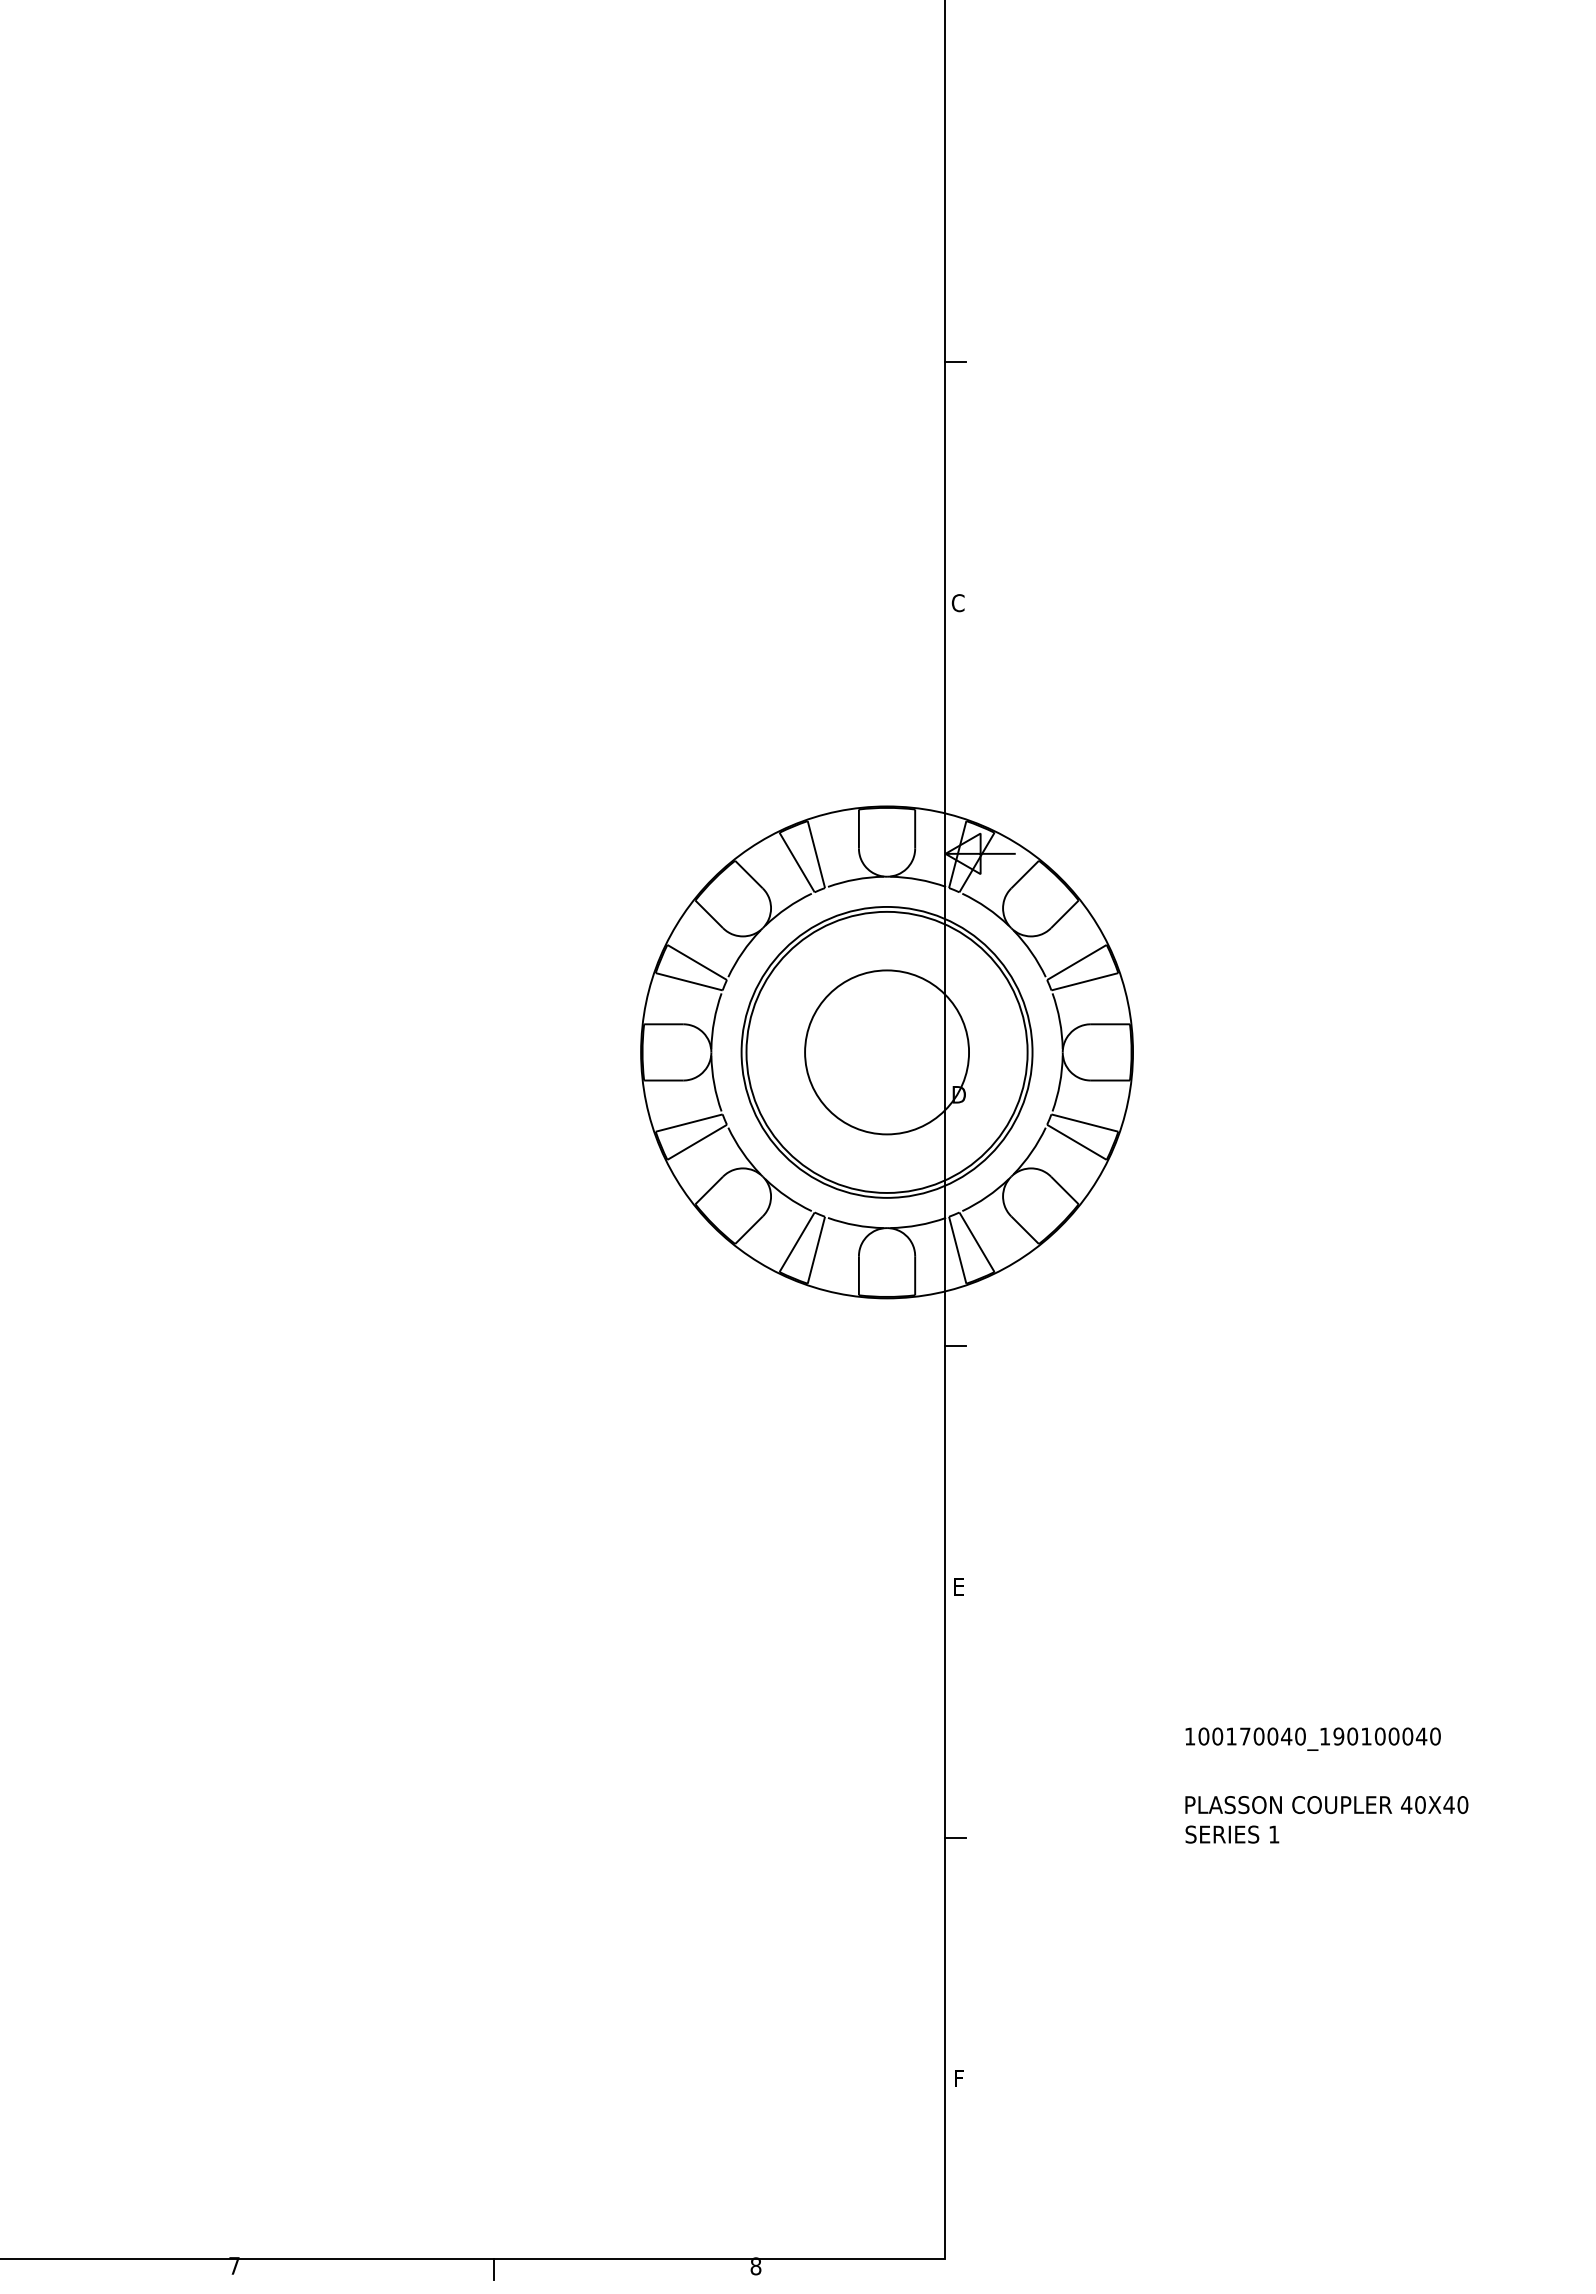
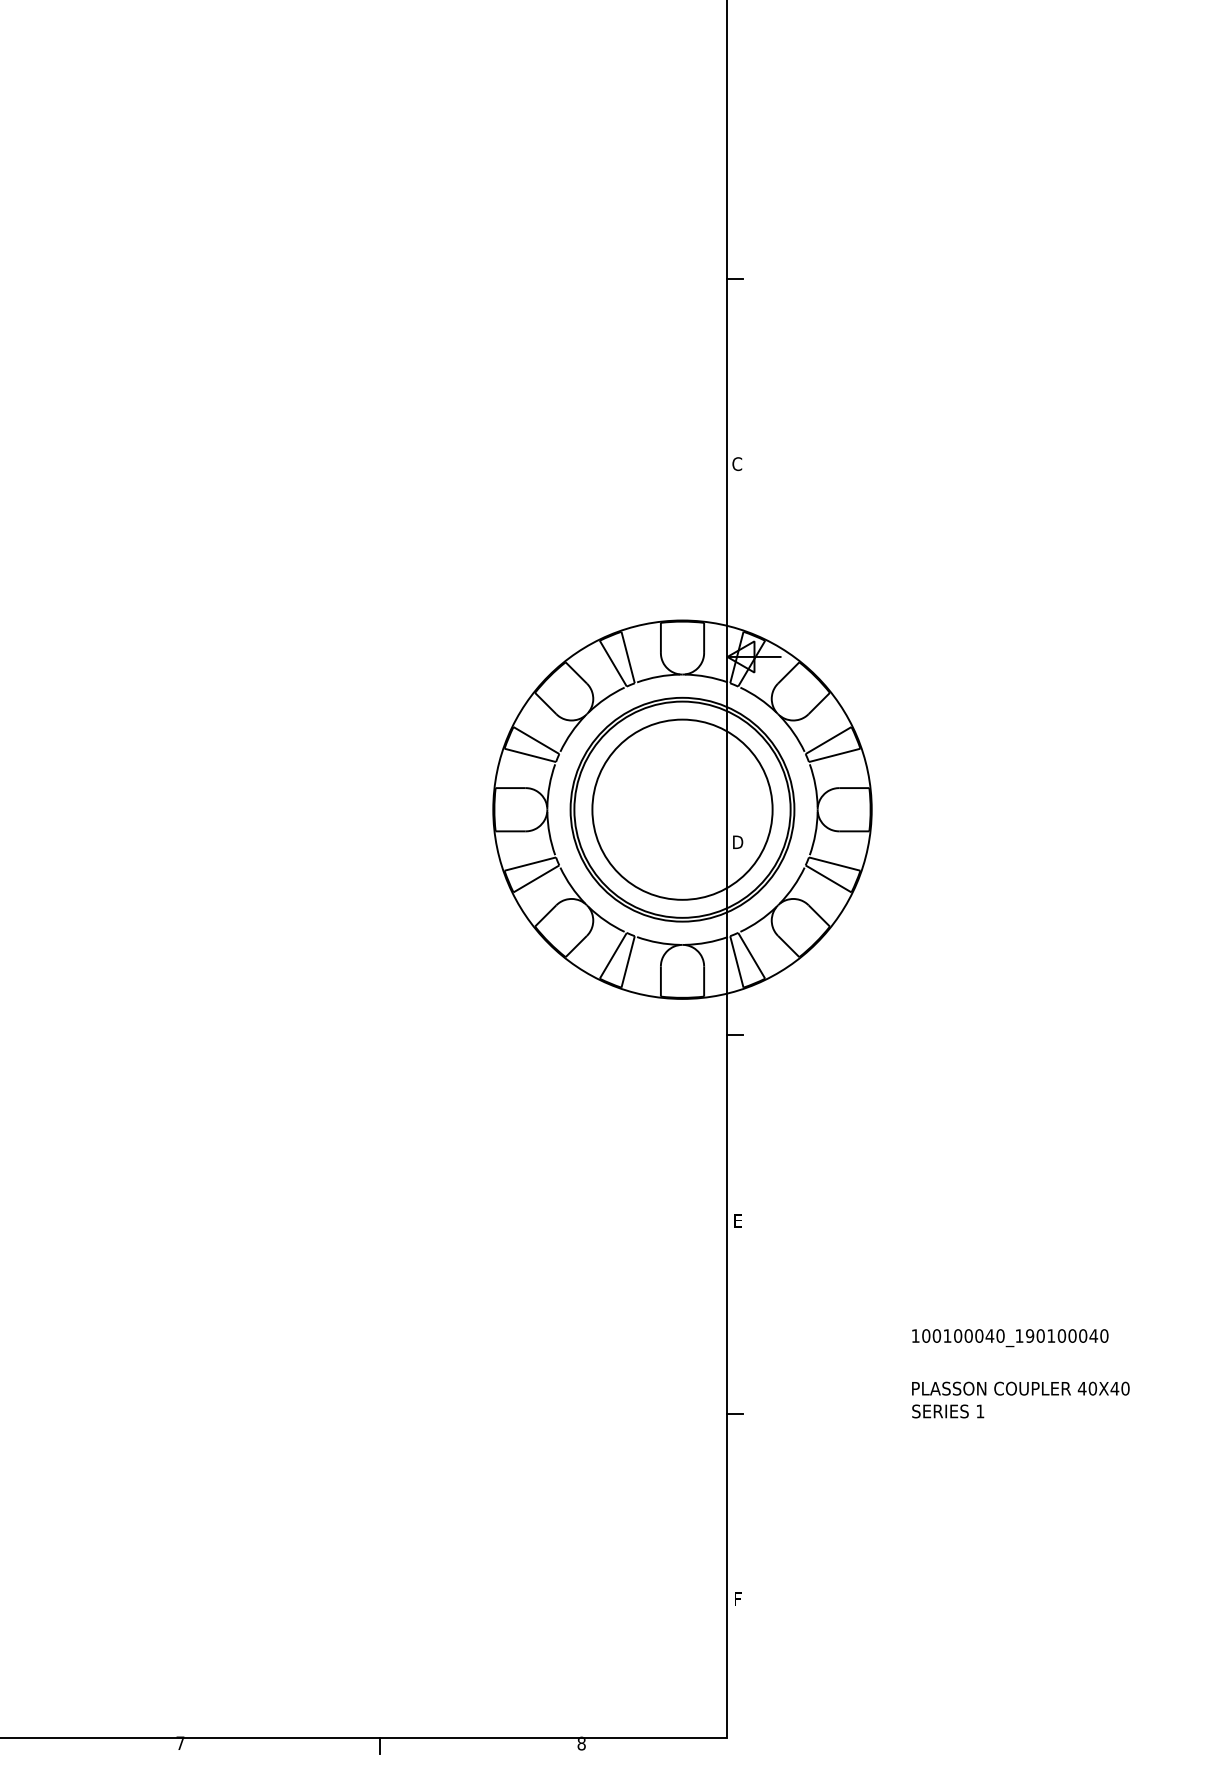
circle: (886, 1052) -> (682, 809), size x1.43
text: (1245, 1736) -> (958, 1336), 100170040_190100040 -> 100100040_190100040

